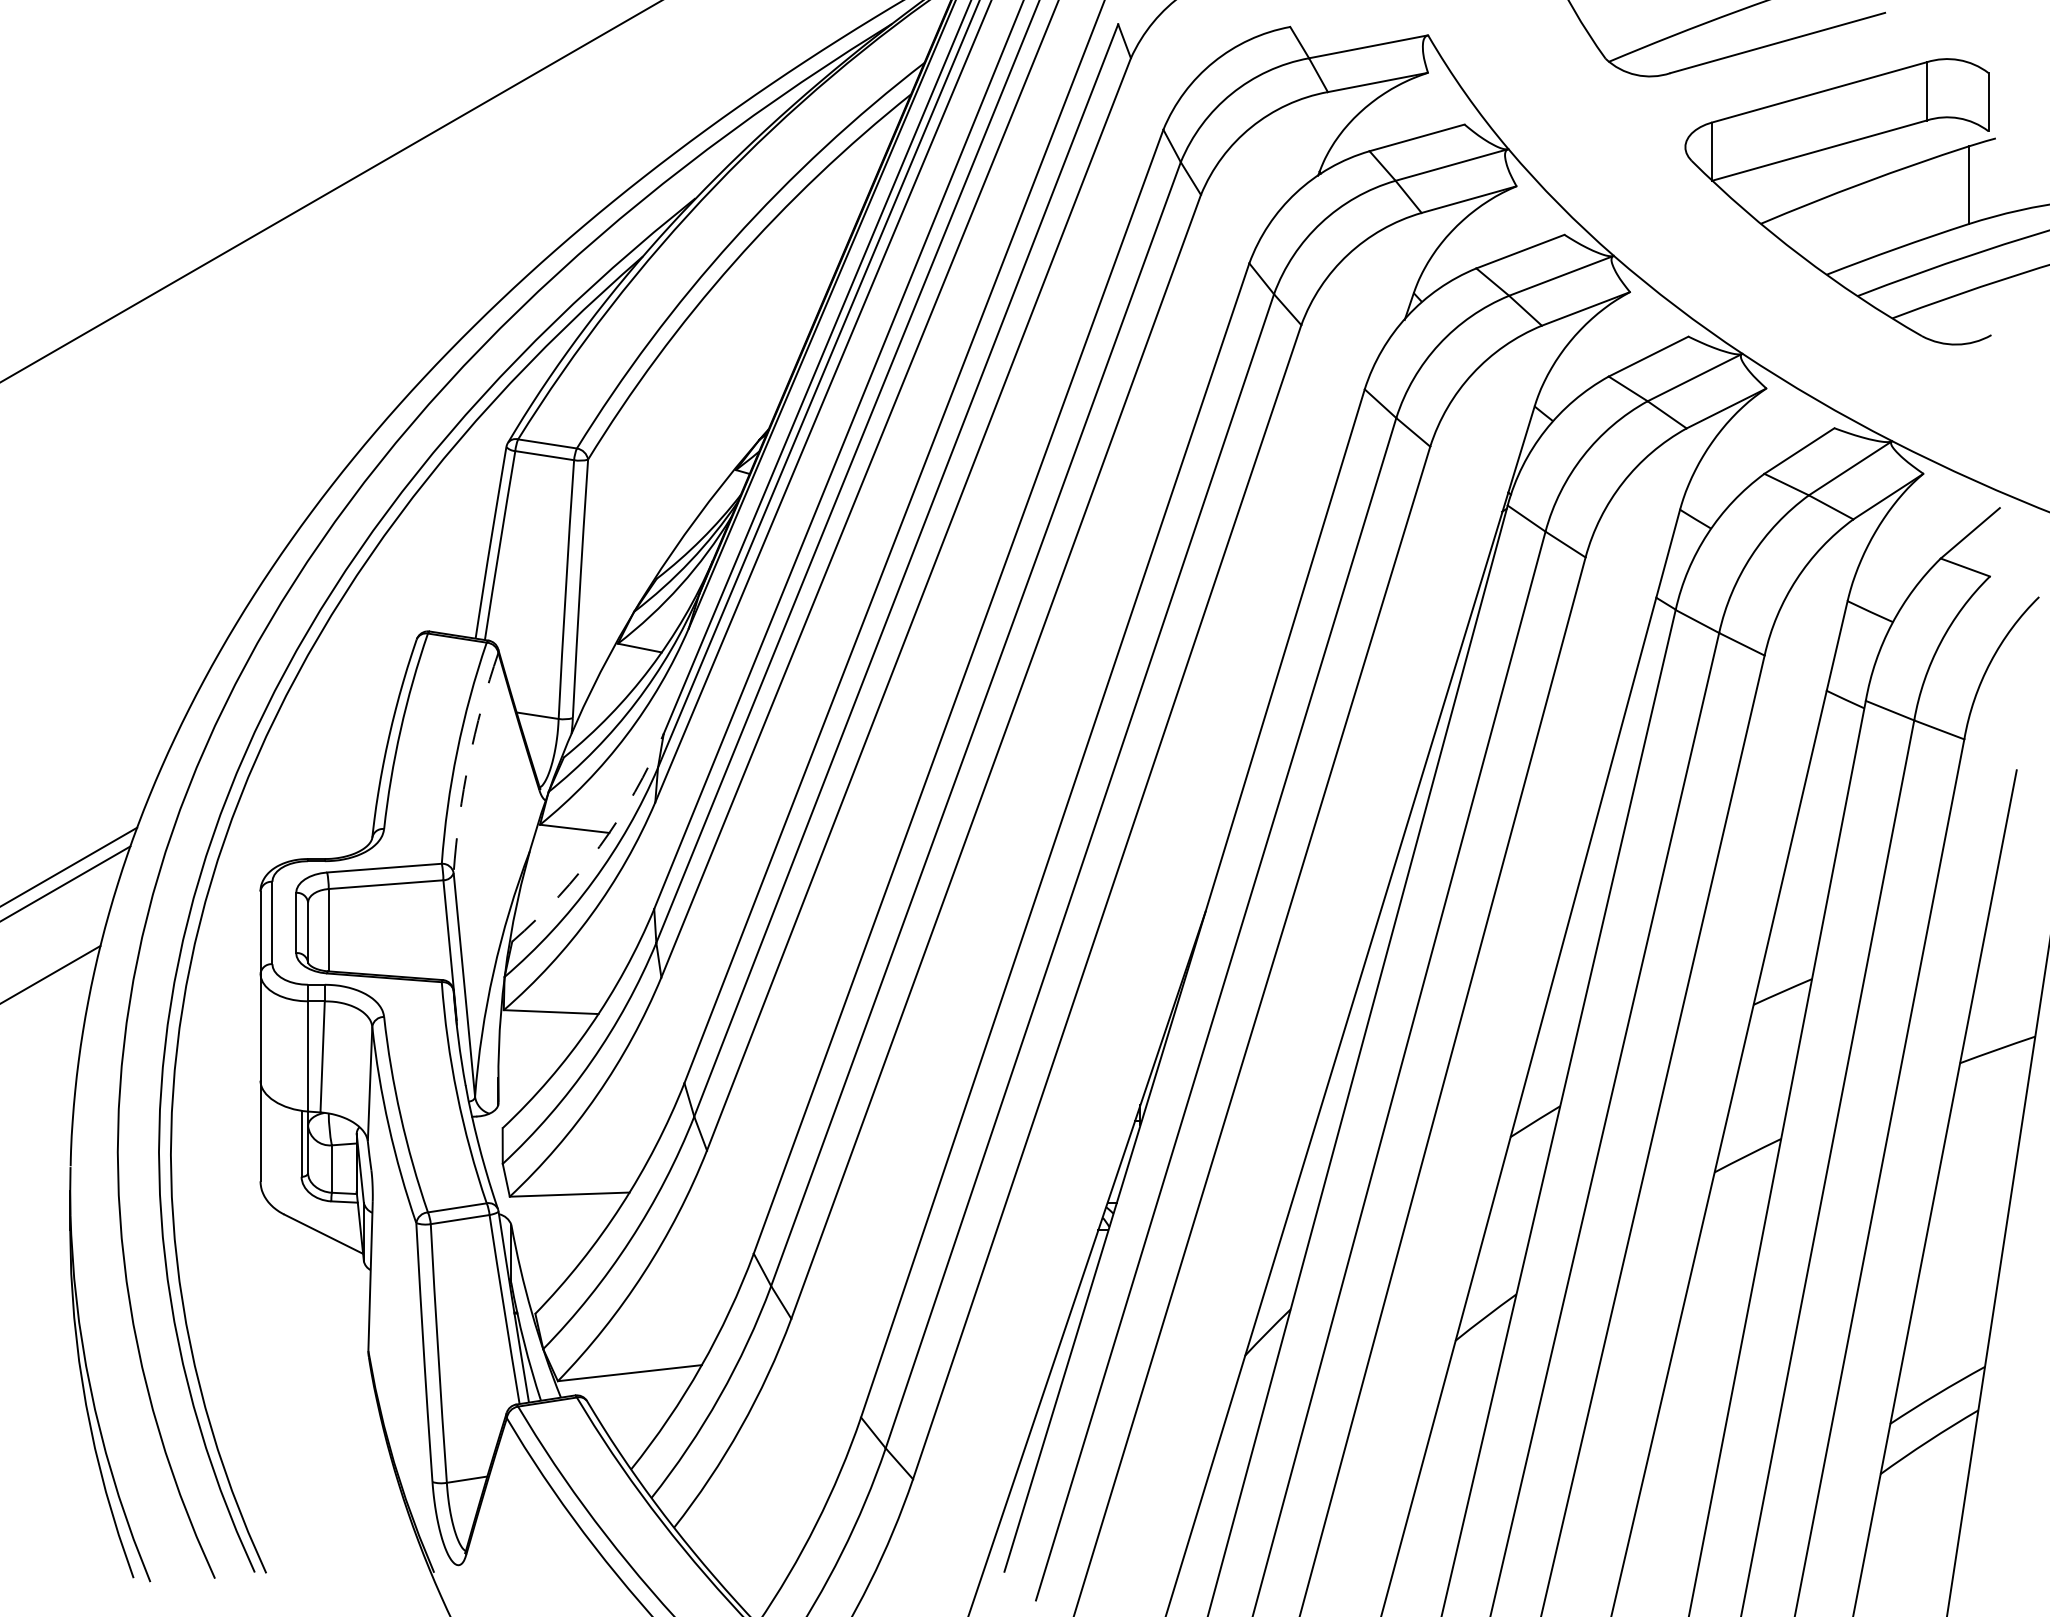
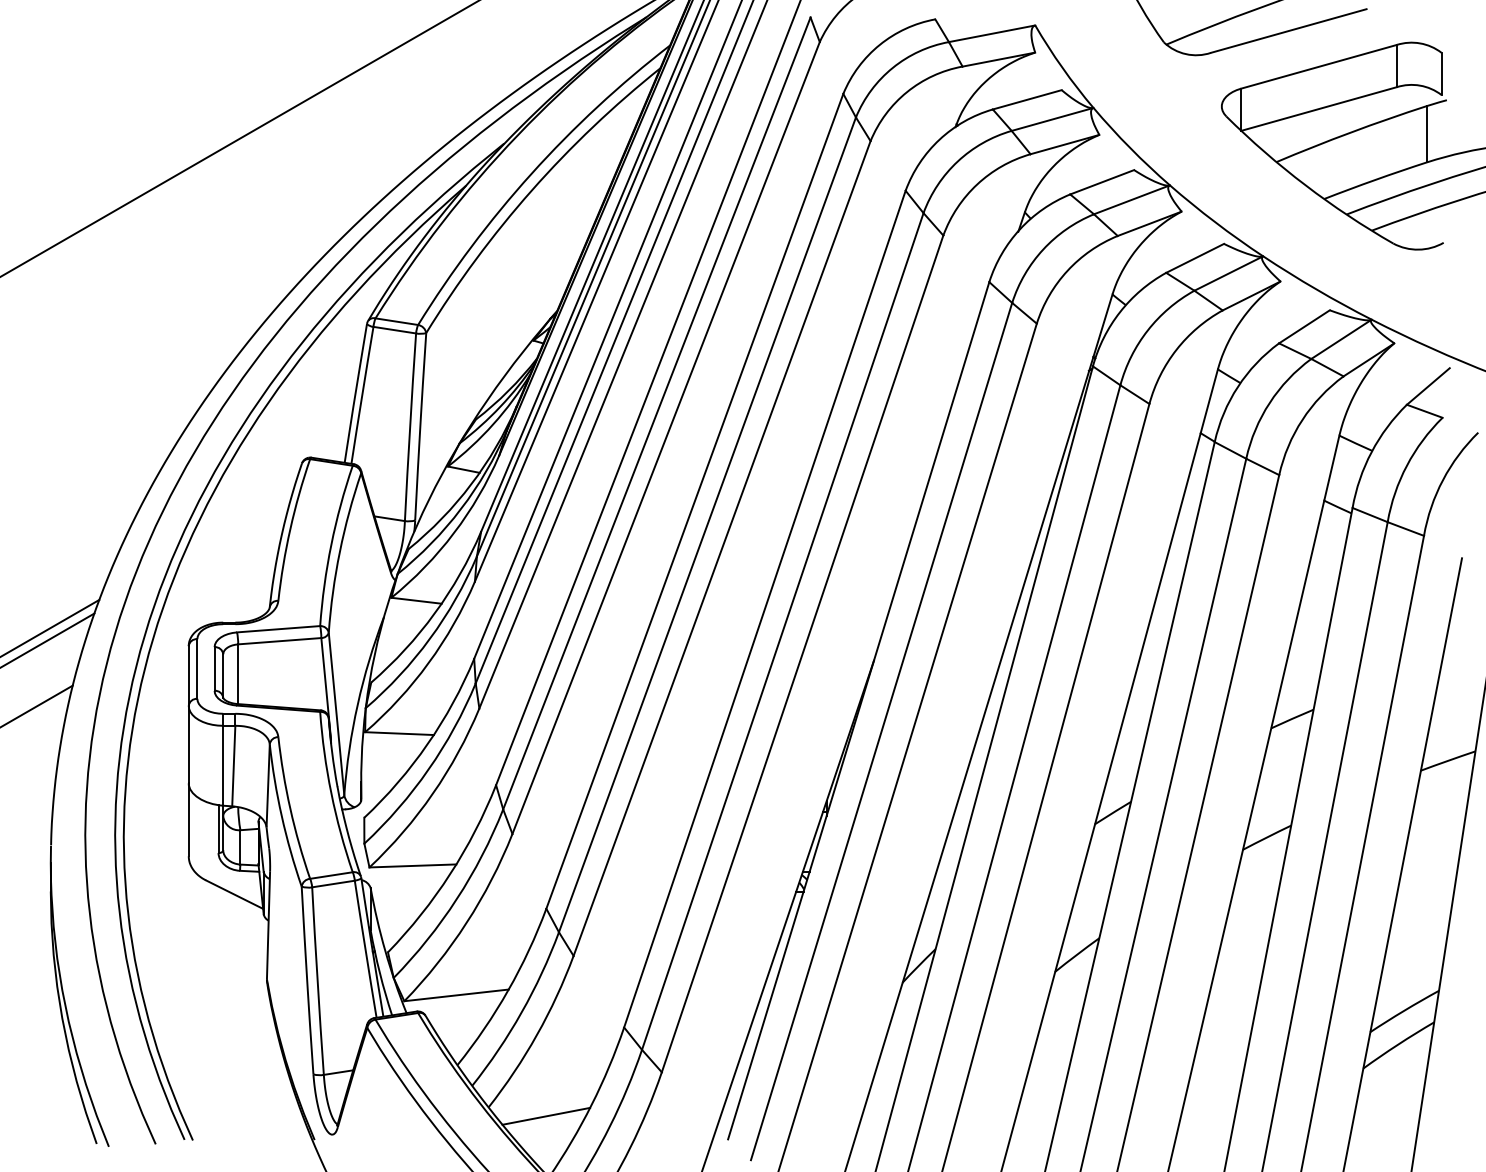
arc: (468, 761) -> (339, 551), dashed -> solid
arc: (599, 846) -> (434, 613), dashed -> solid
line: (753, 1539) -> (546, 1115), added

